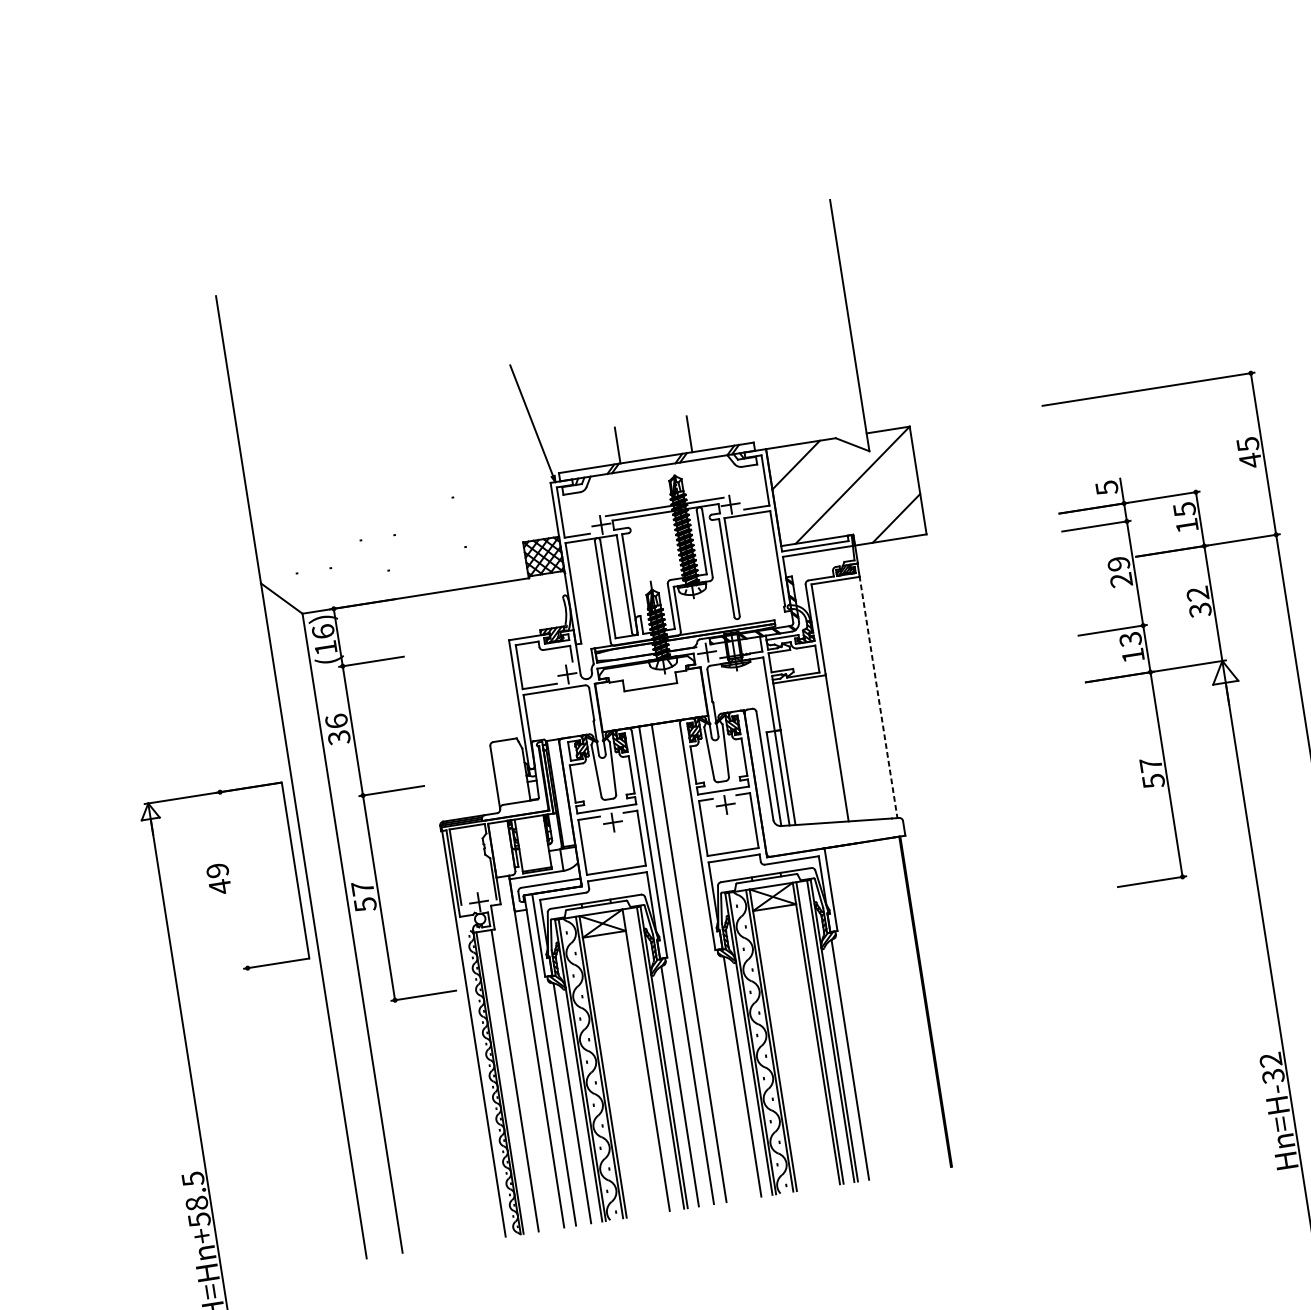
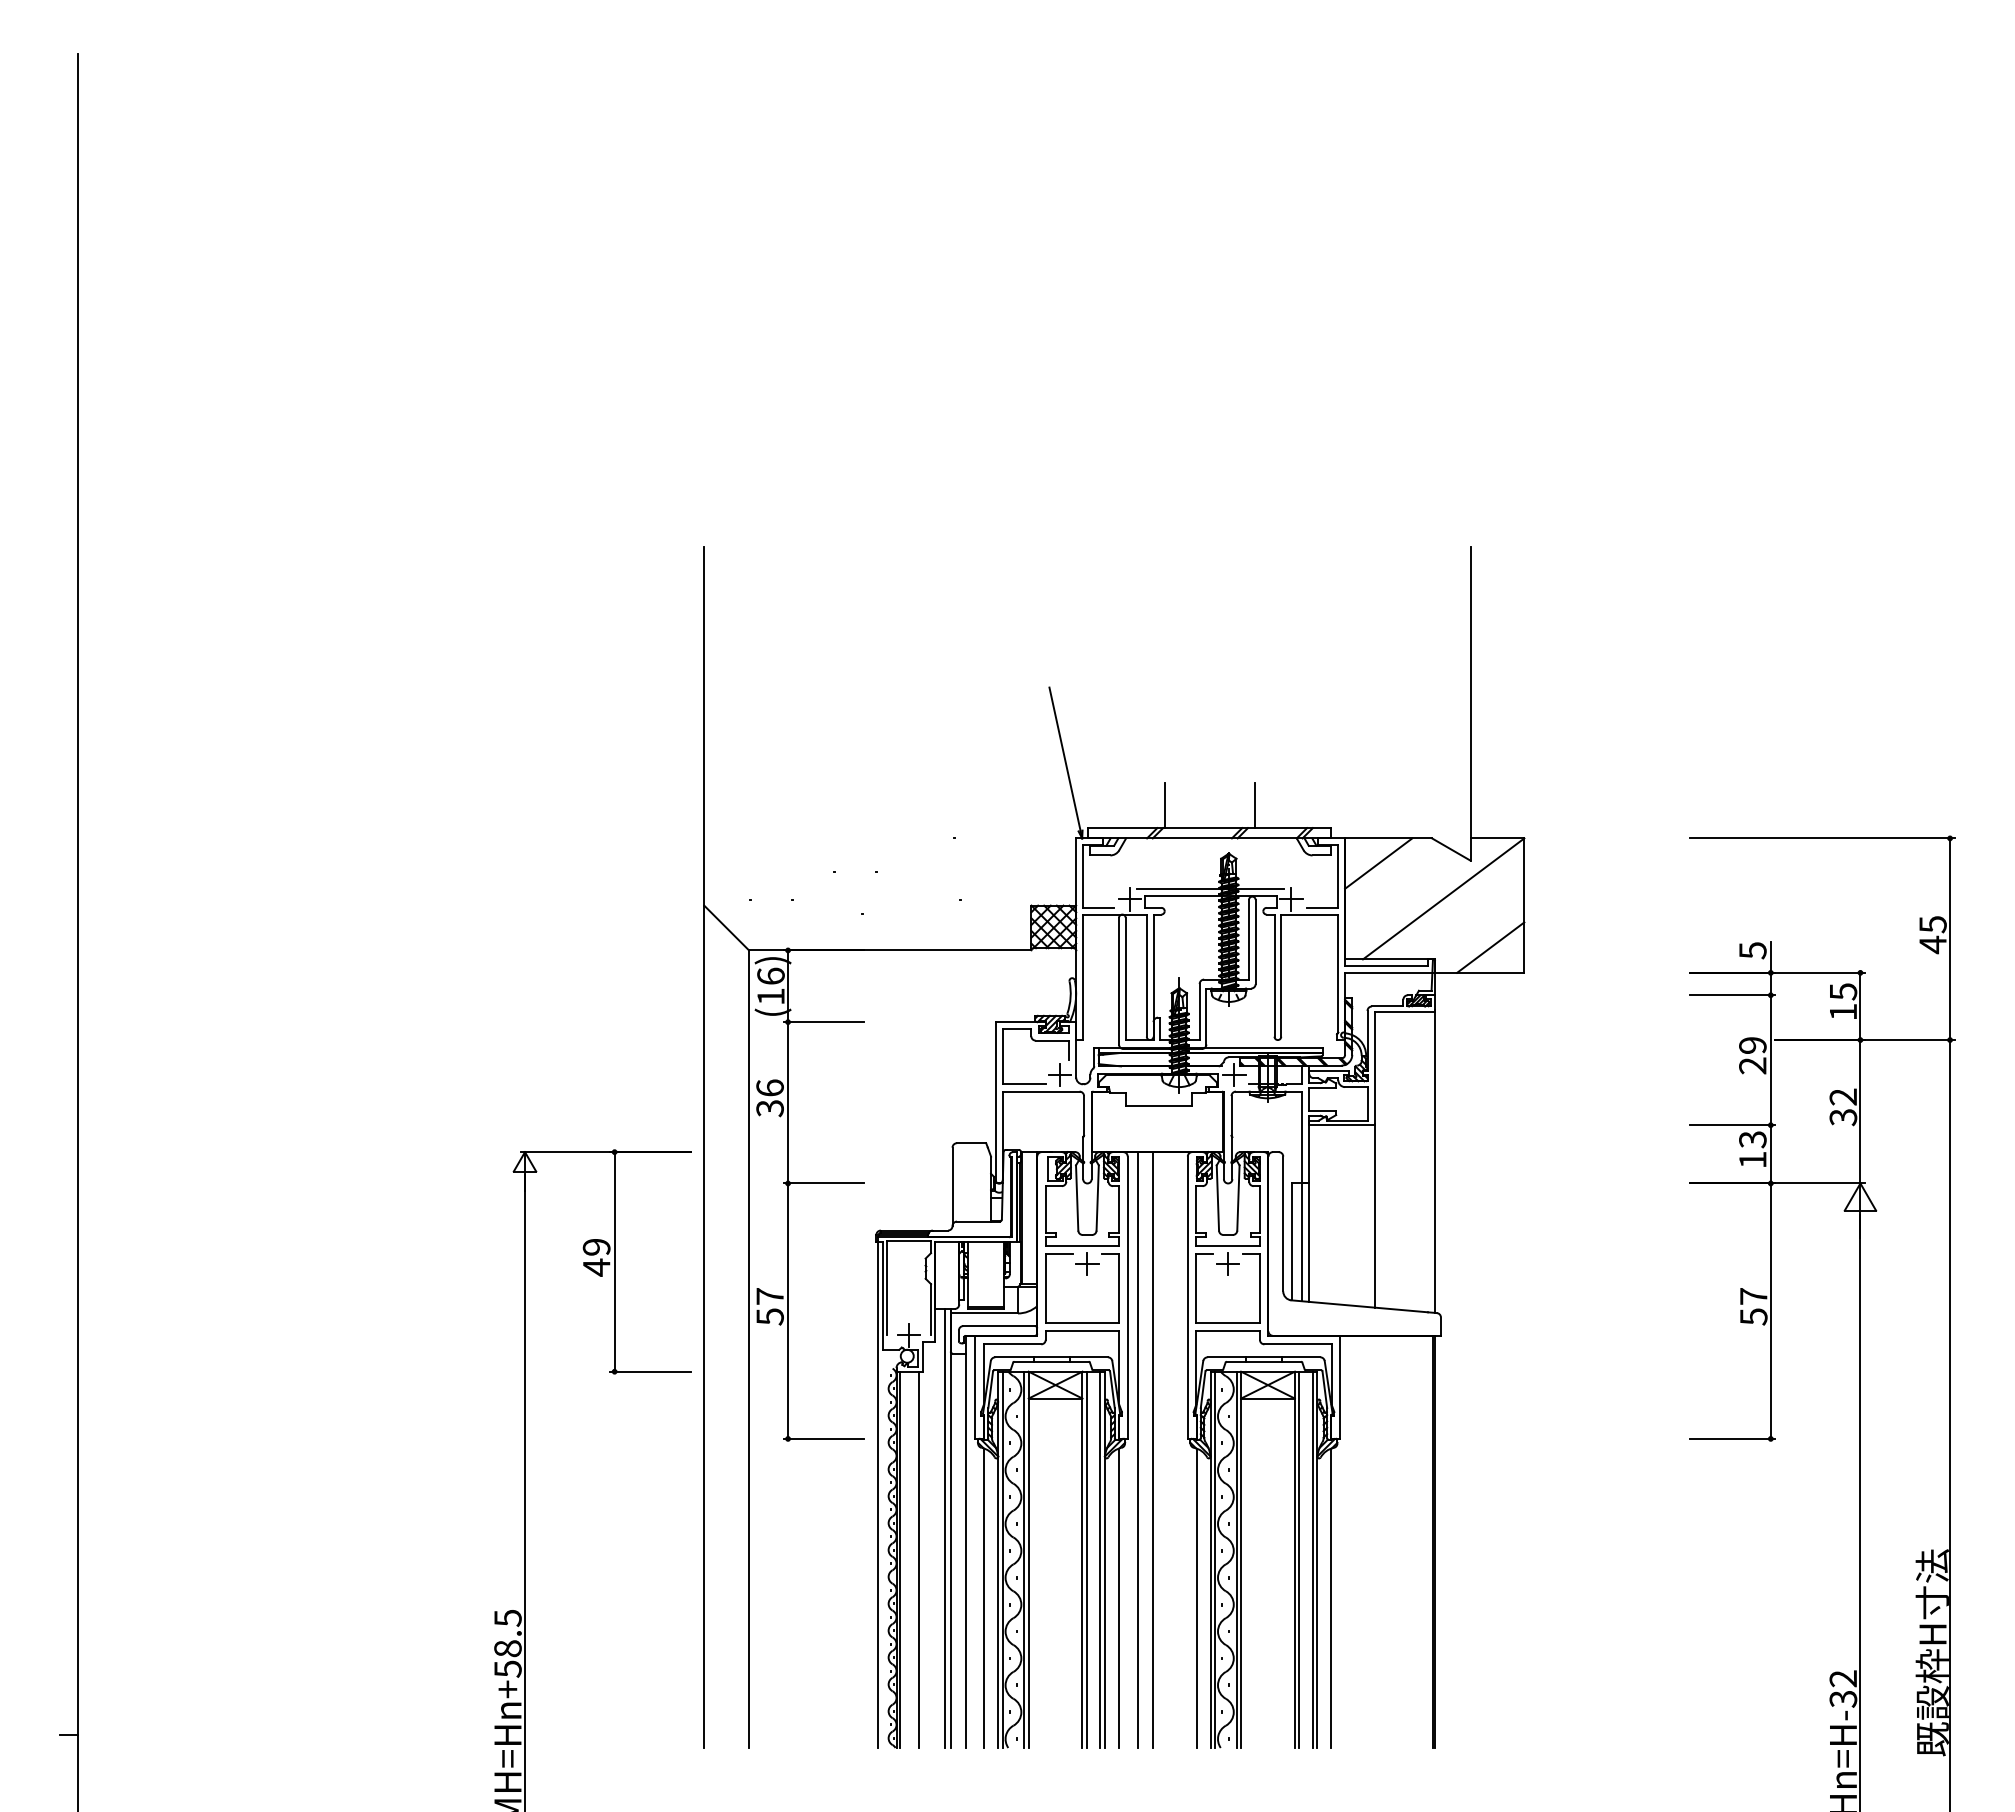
line: (878, 697) -> (1434, 1162), dashed -> solid
line: (295, 870) -> (614, 1261), moved
line: (532, 1051) -> (945, 1527), added
line: (649, 1059) -> (1086, 1559), added

